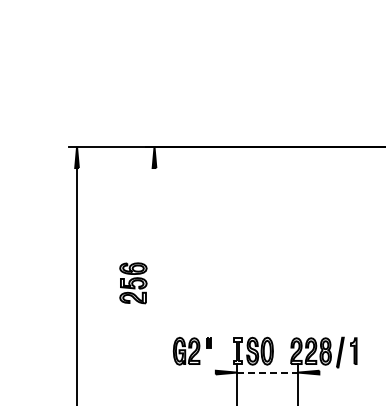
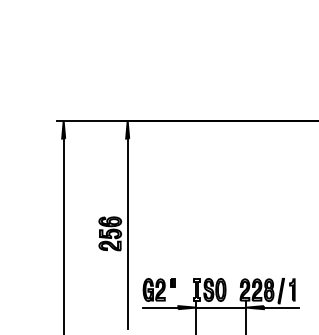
line: (154, 283) -> (127, 234), added
line: (194, 372) -> (160, 307), added
line: (267, 372) -> (221, 307), dashed -> solid
line: (340, 372) -> (281, 307), added

